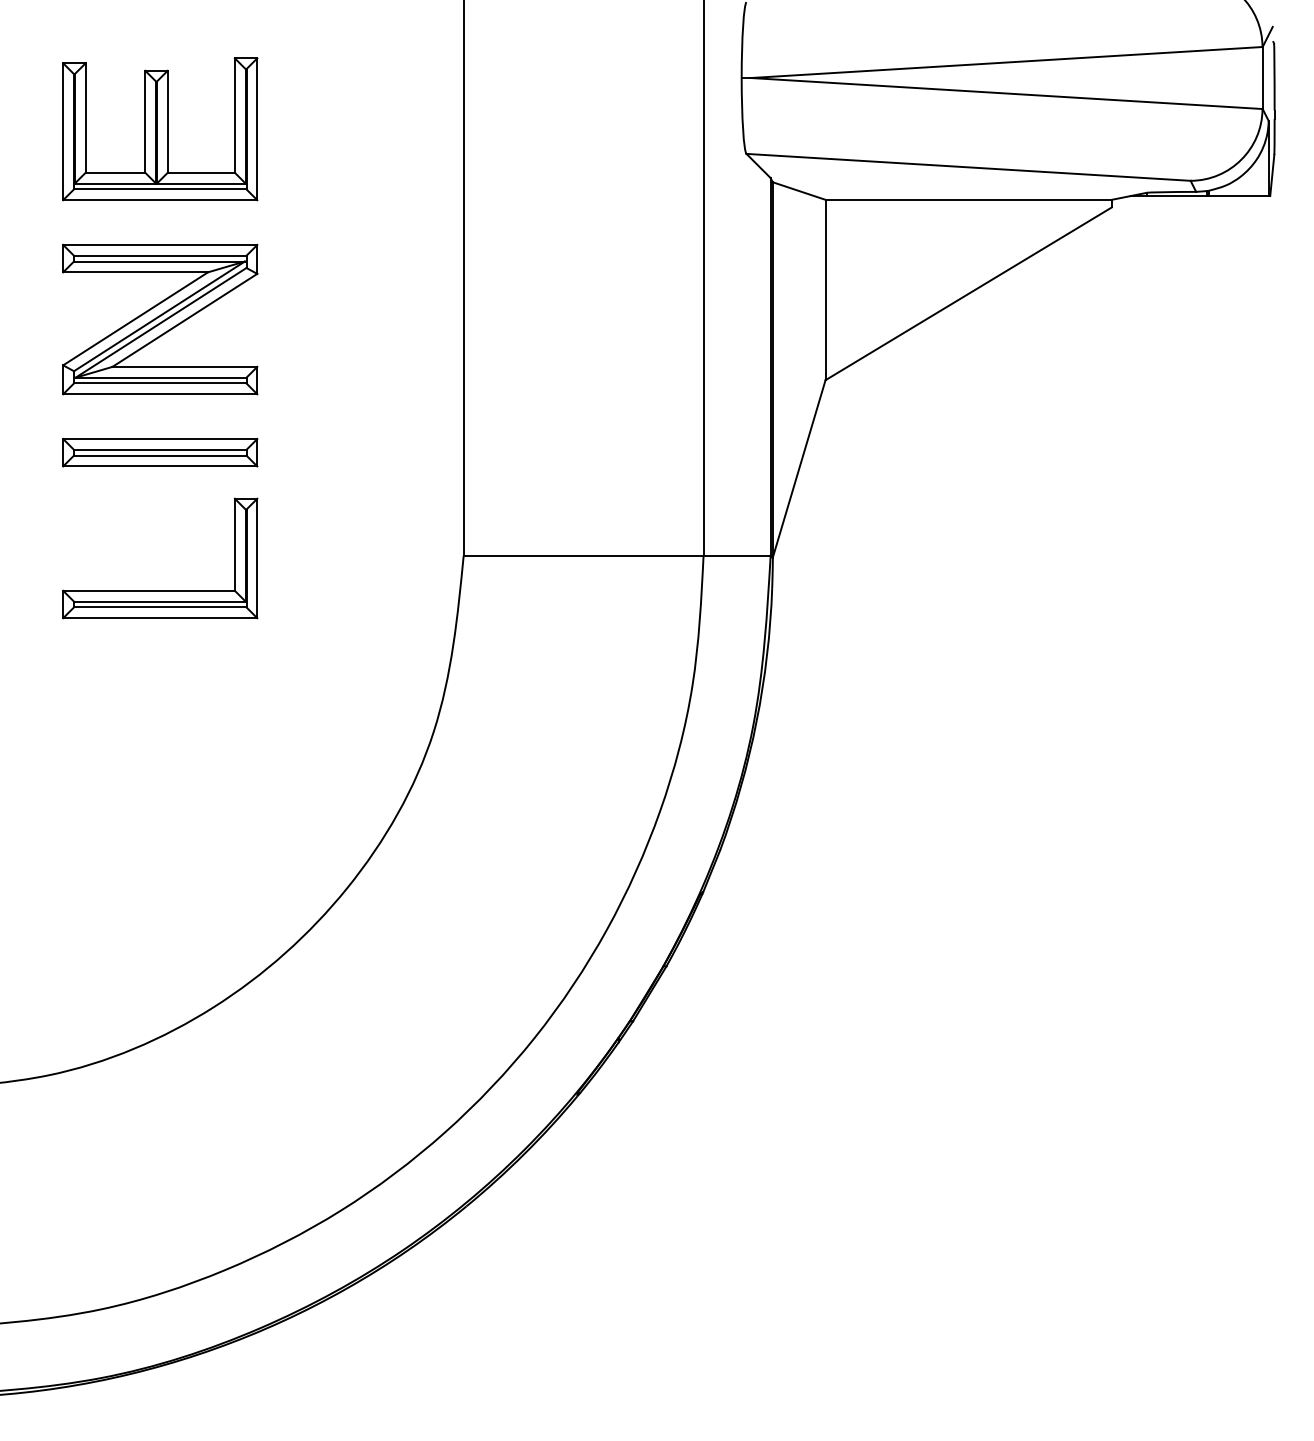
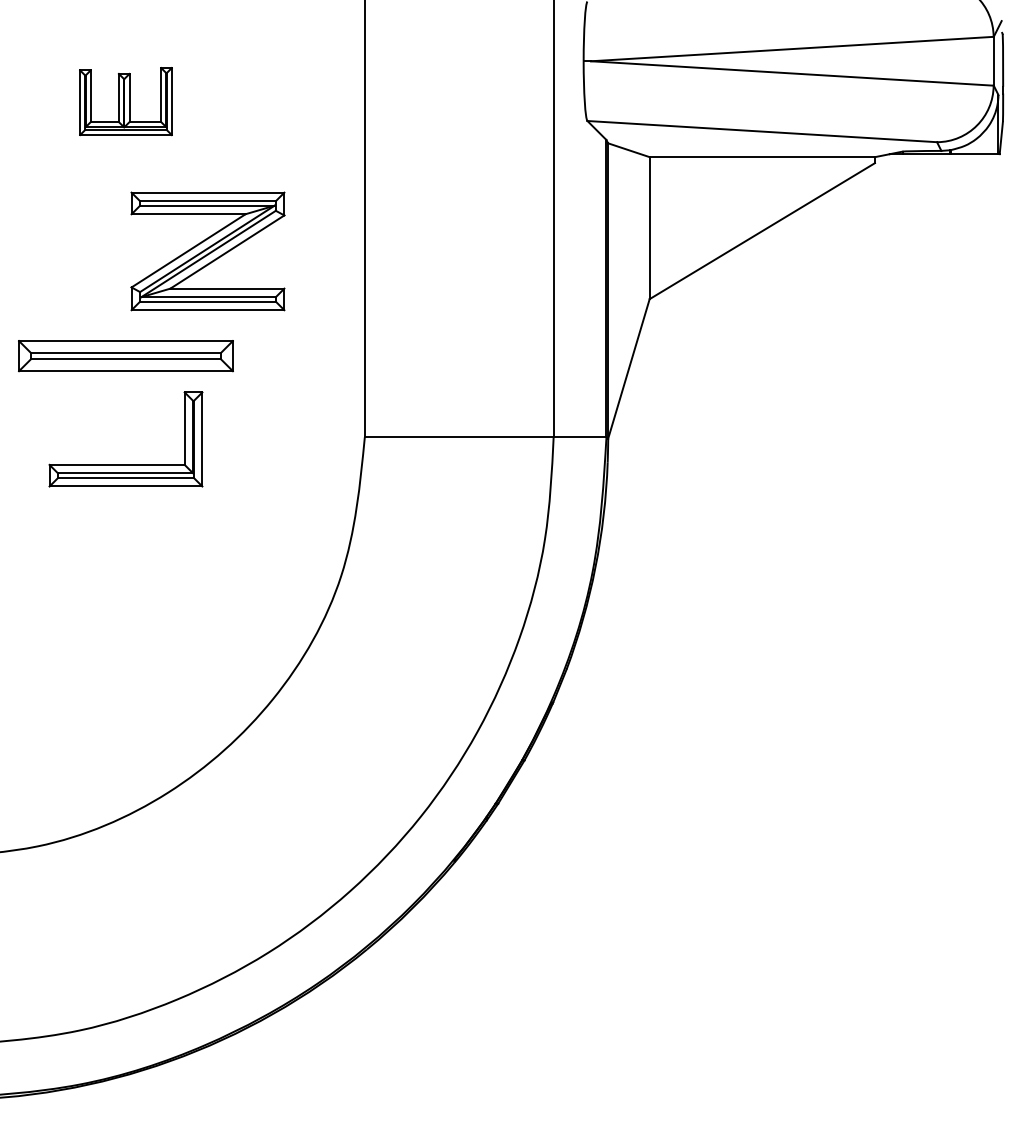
part: (159, 129) -> (125, 101), size x0.6
part: (159, 319) -> (207, 251), moved
part: (159, 453) -> (125, 356), size x1.4

